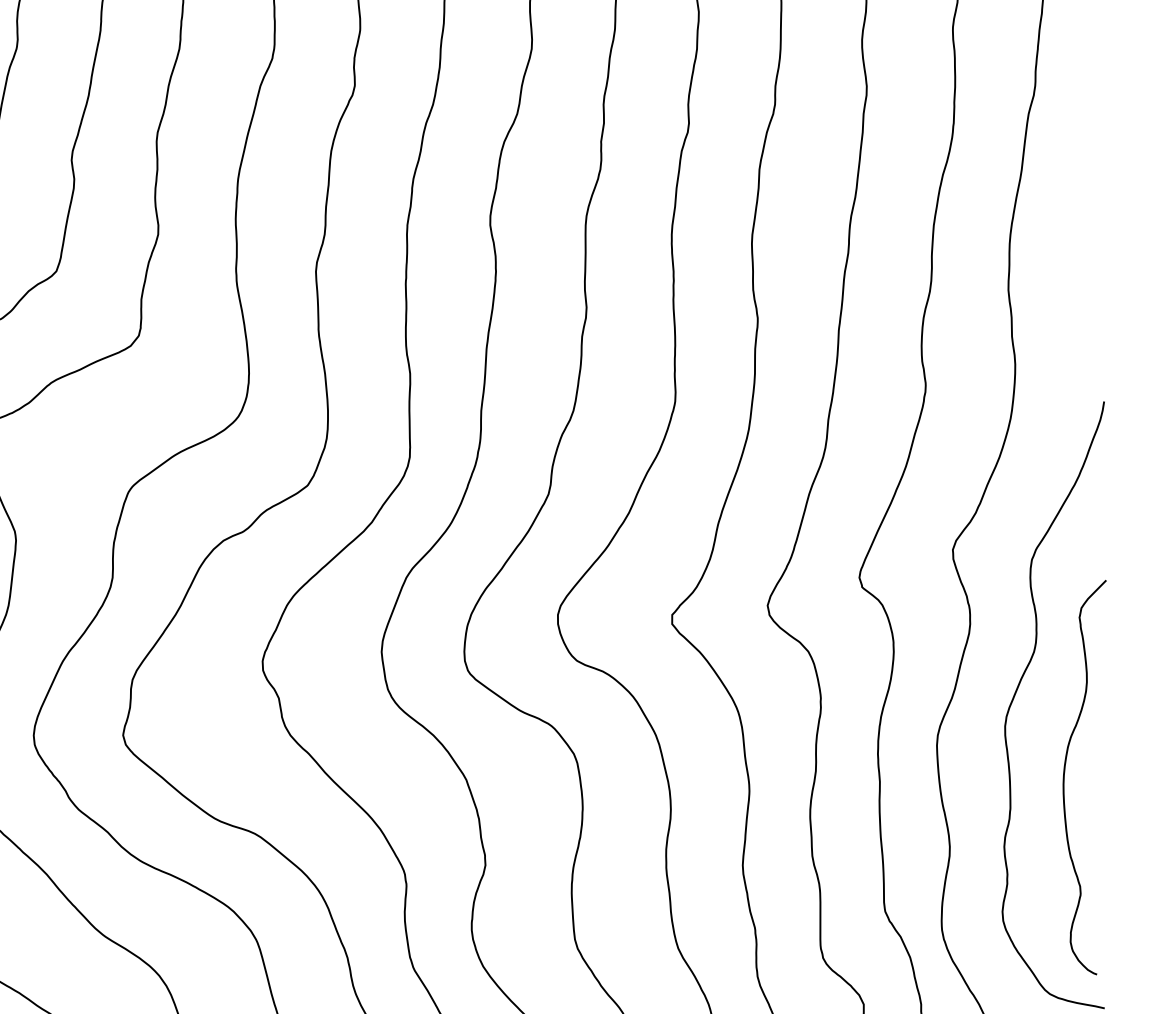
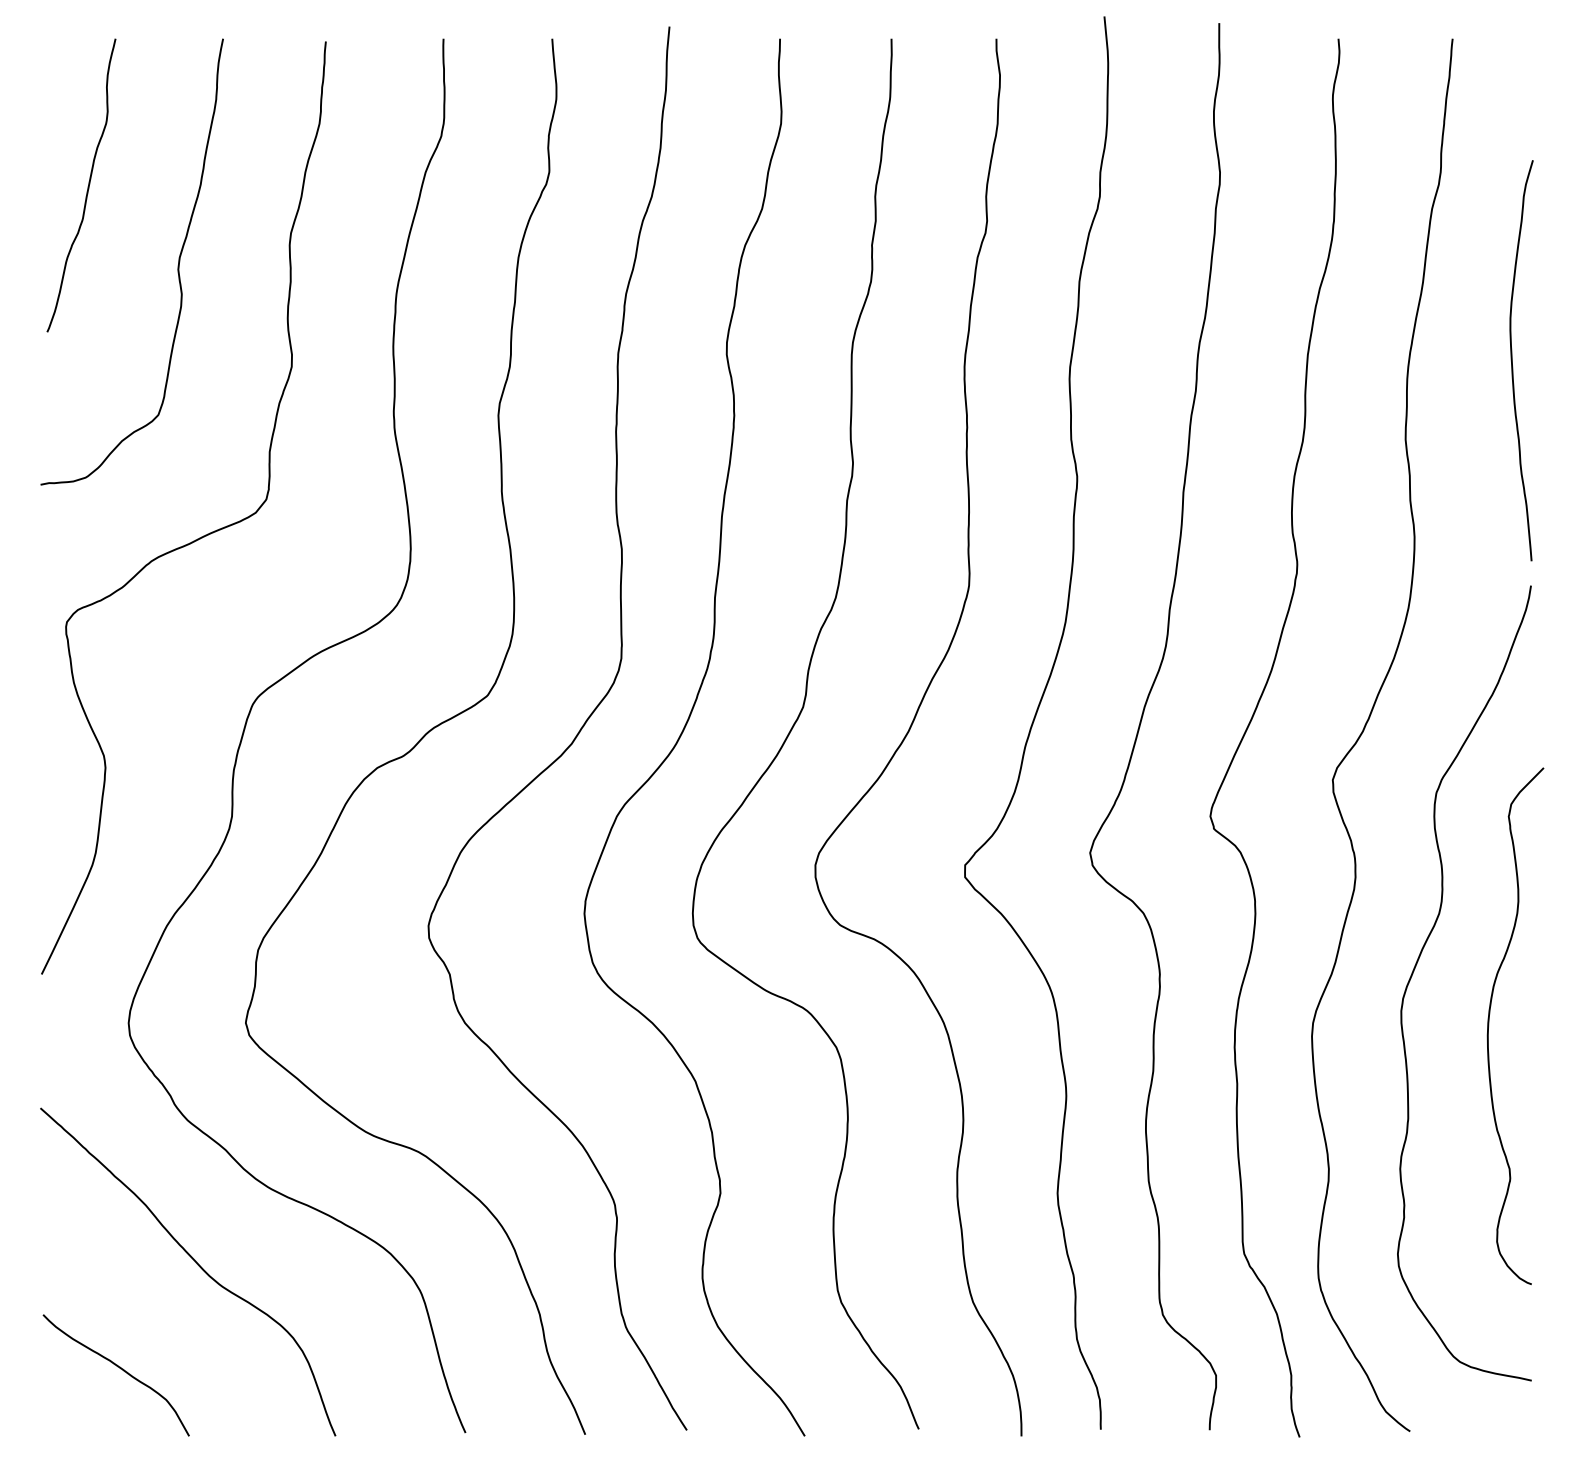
curve: (1090, 229) -> (1512, 360), added
curve: (1064, 776) -> (1489, 1025), moved

